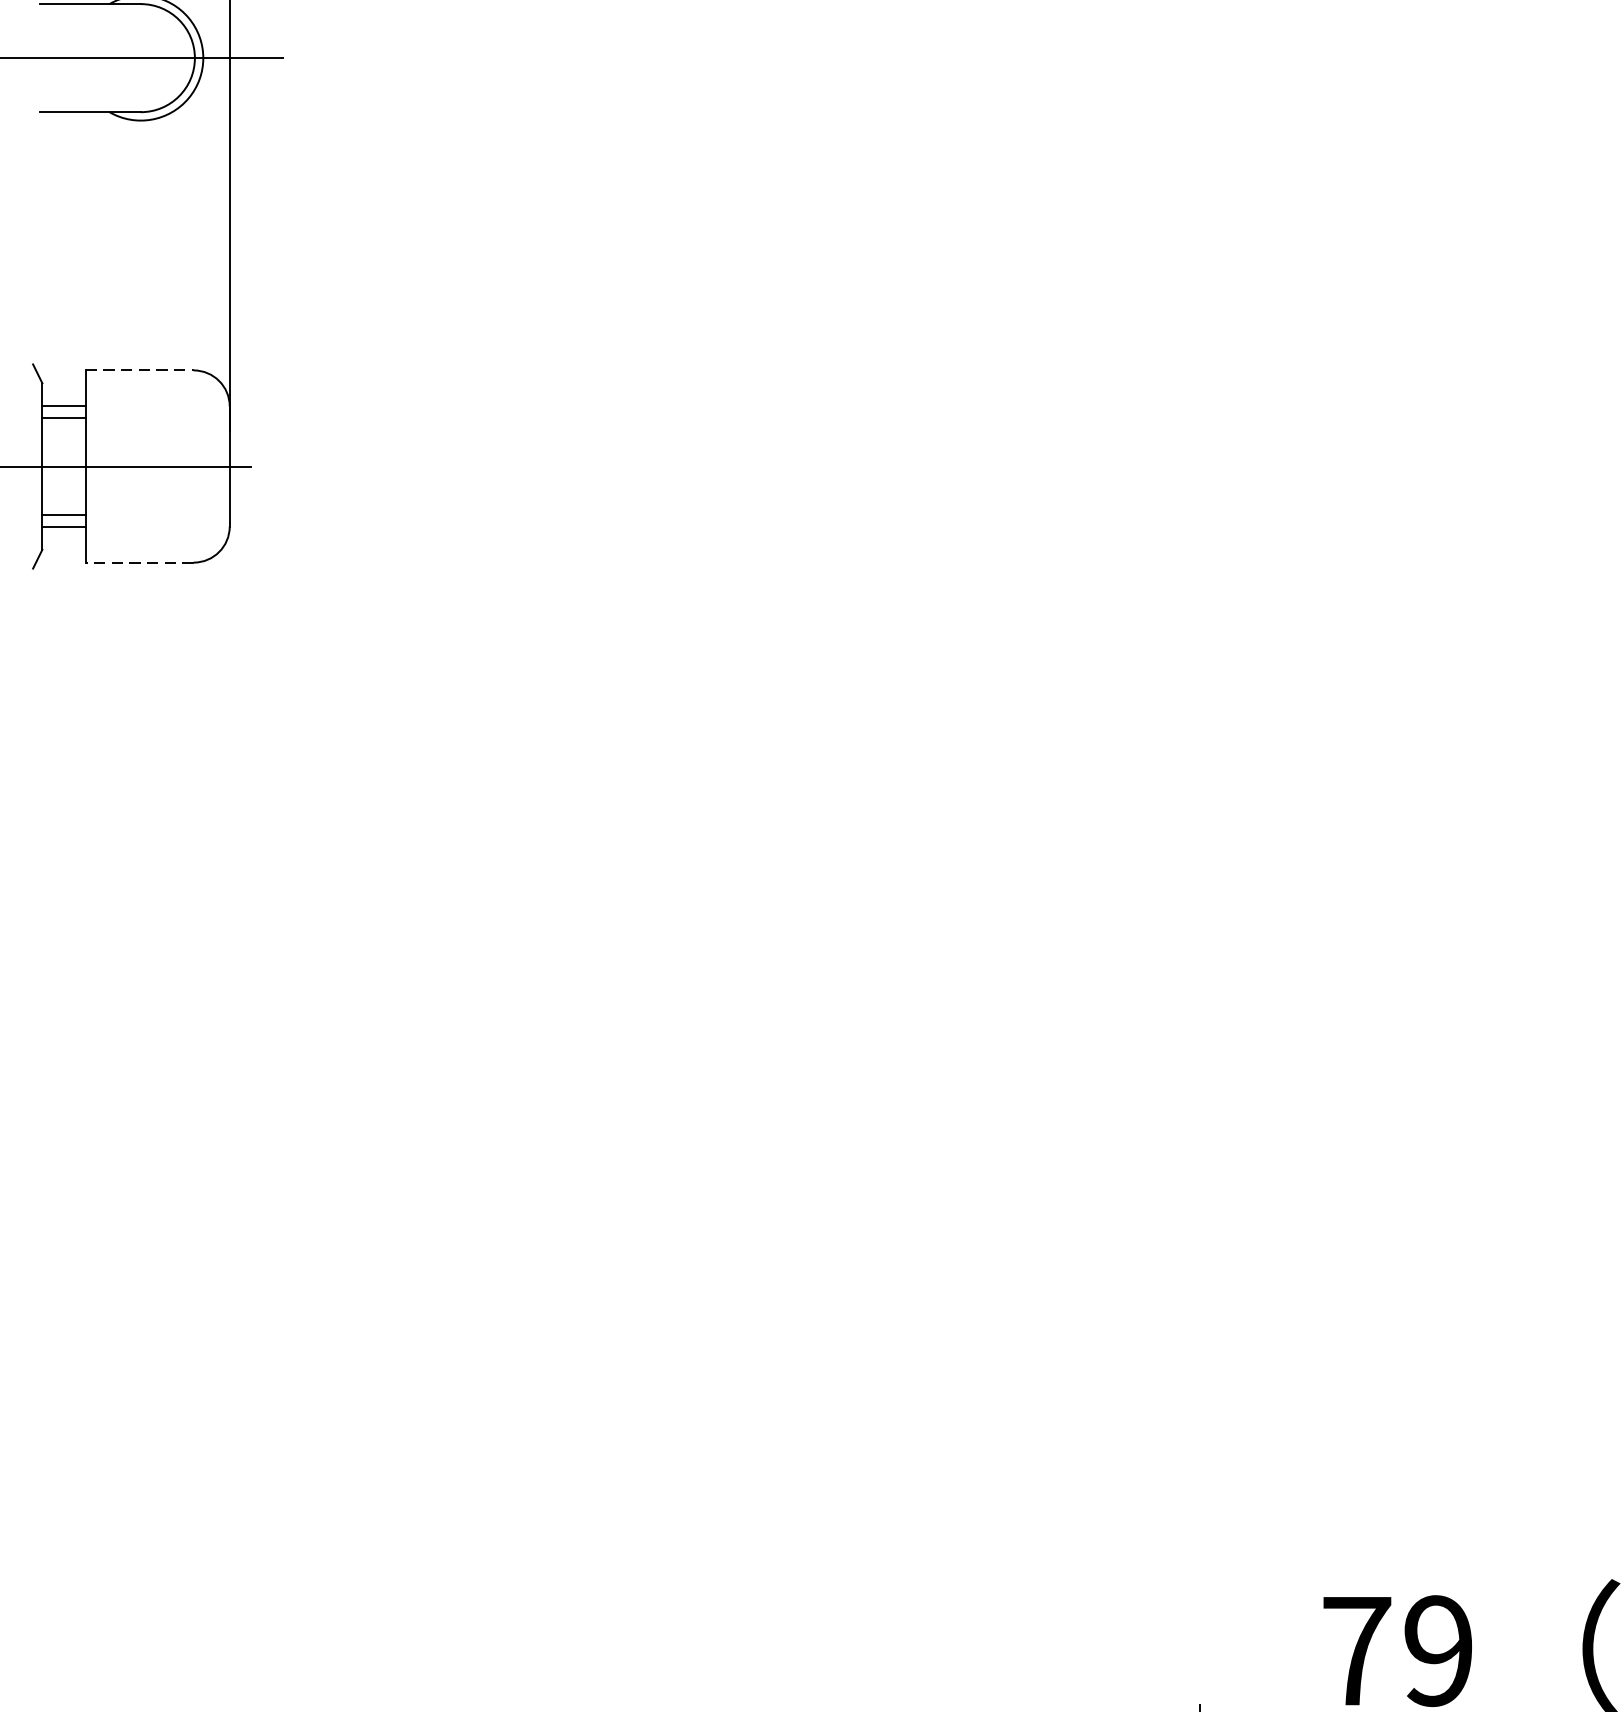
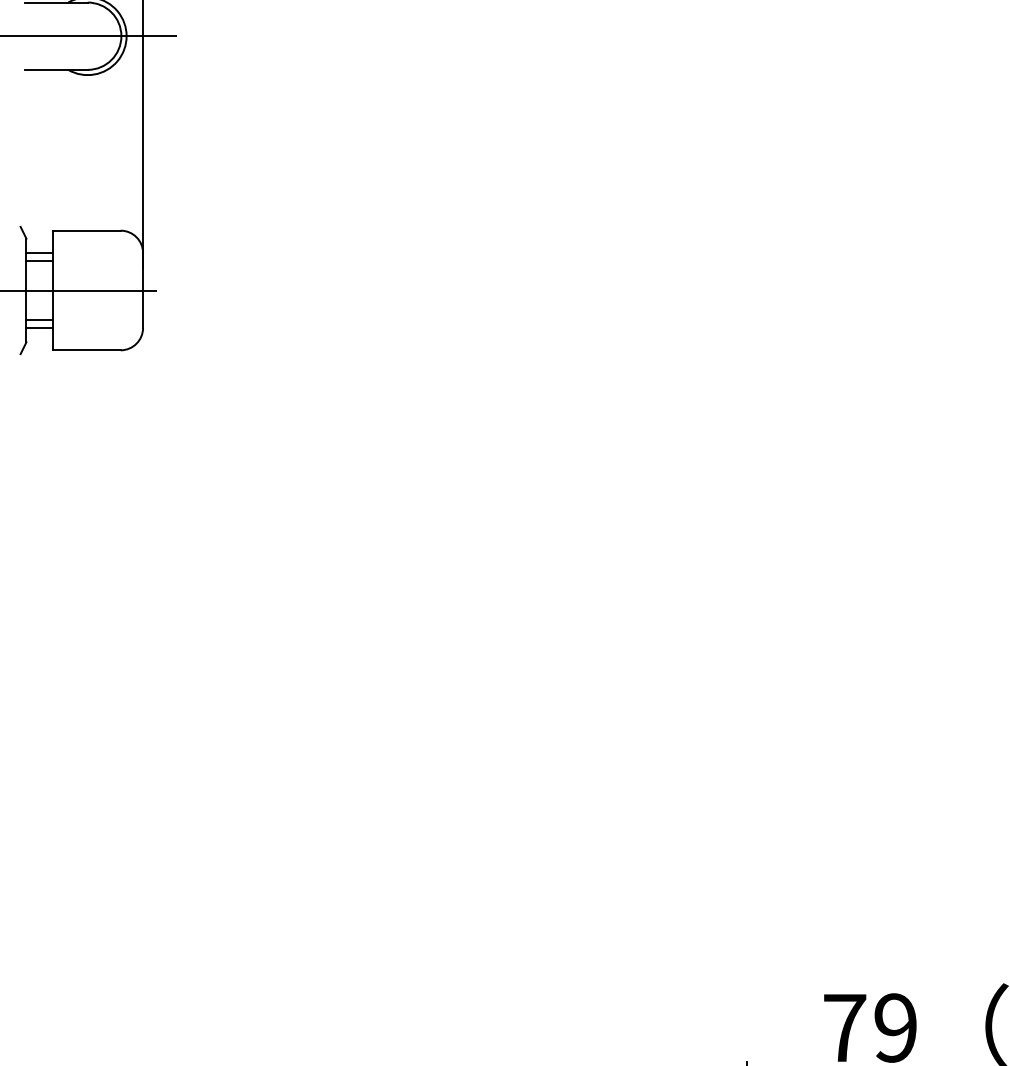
line: (140, 370) -> (87, 230), dashed -> solid
line: (140, 562) -> (87, 350), dashed -> solid

